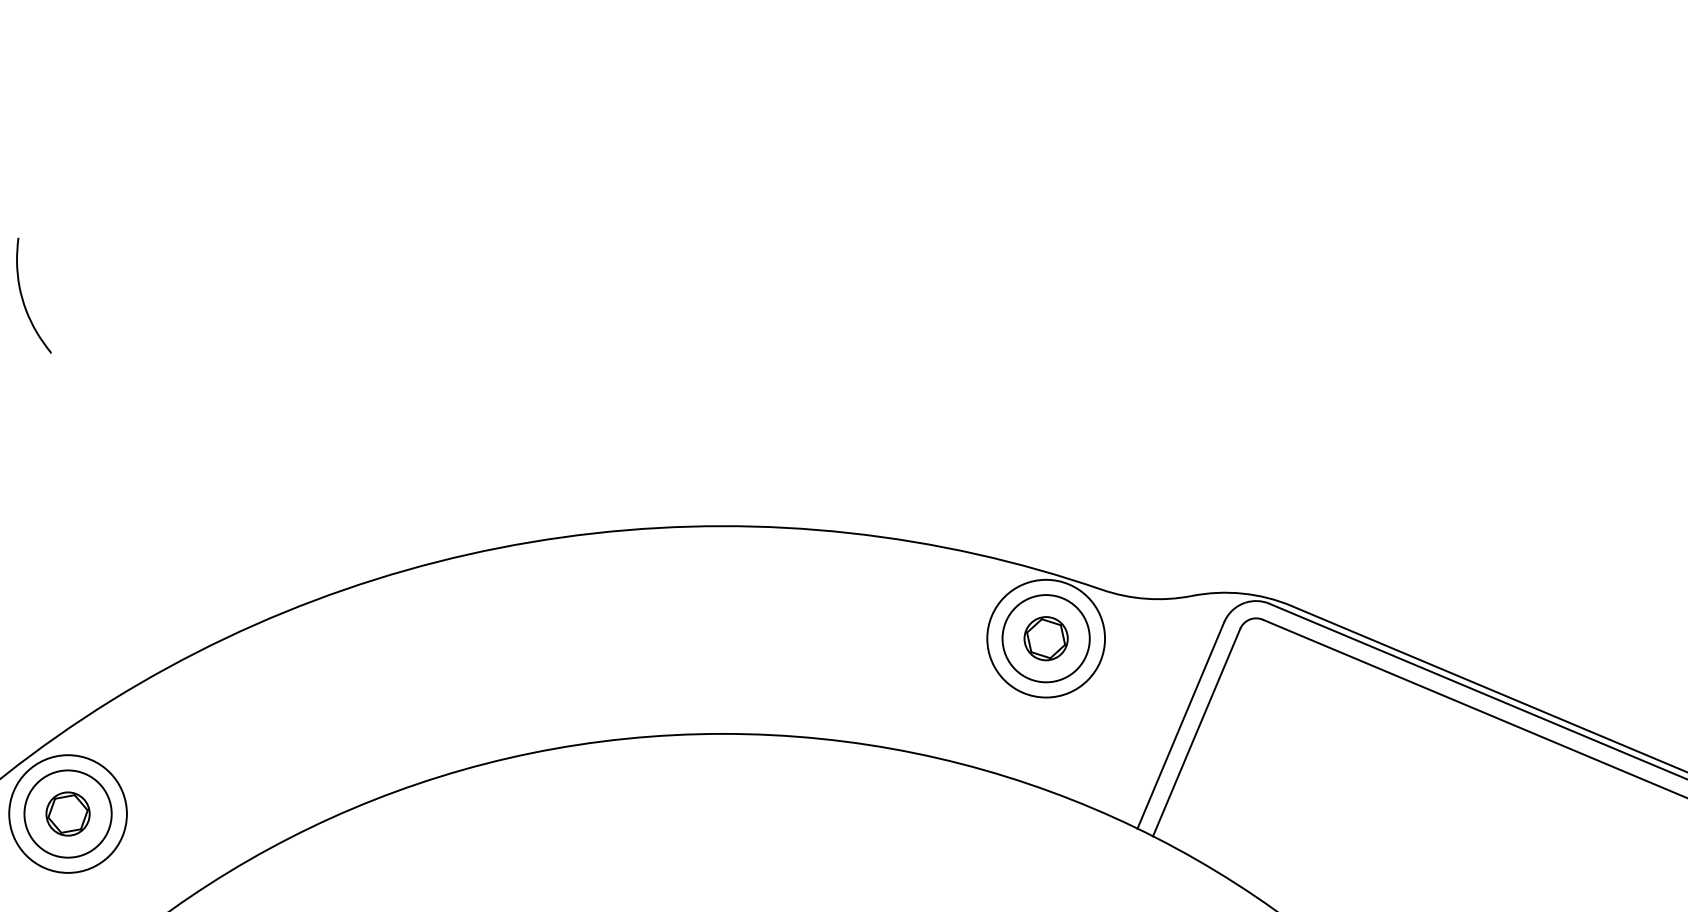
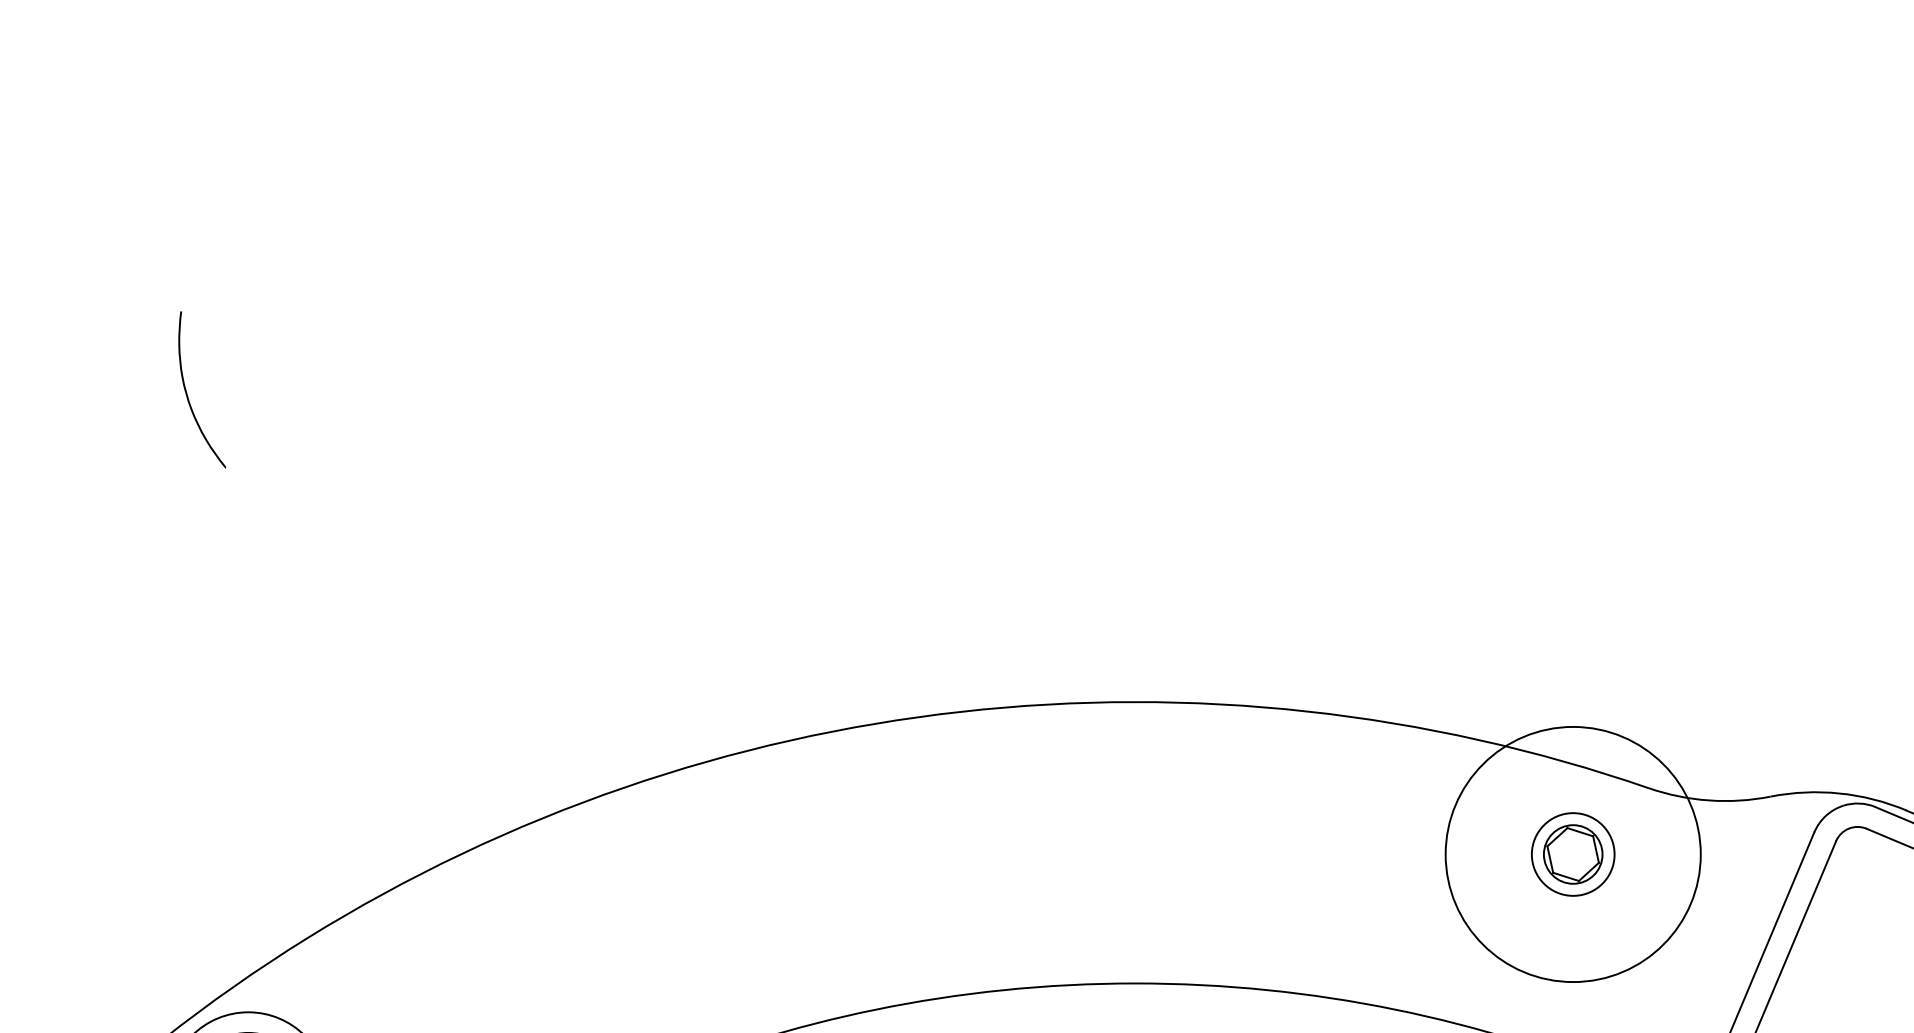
circle: (1045, 638) -> (1572, 854), size x0.7
circle: (1046, 638) -> (1573, 854), size x1.6

